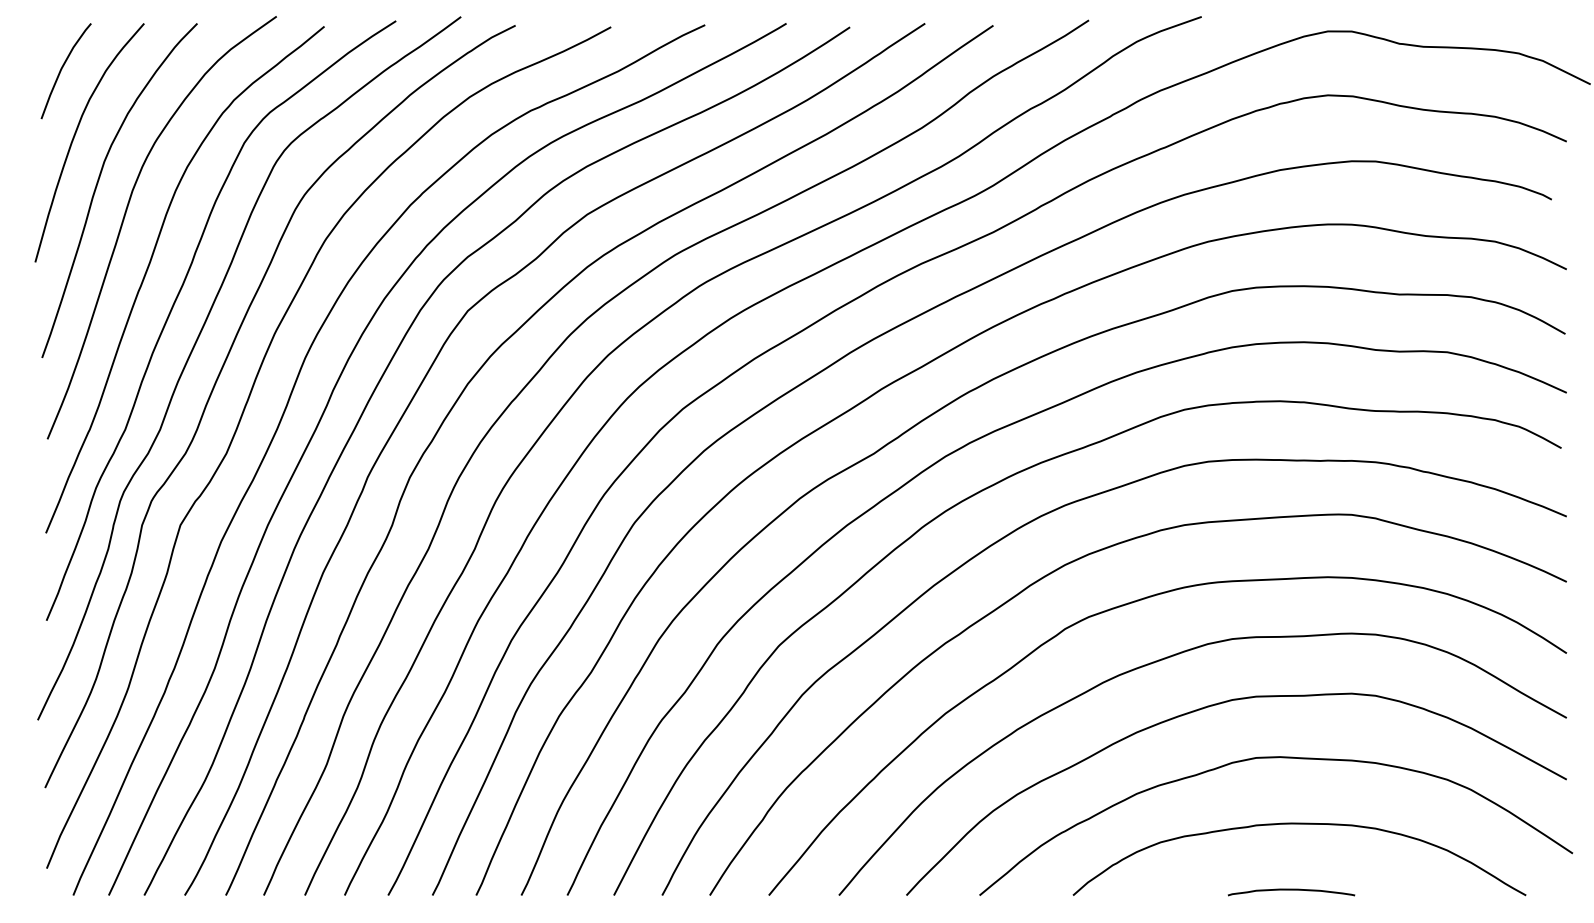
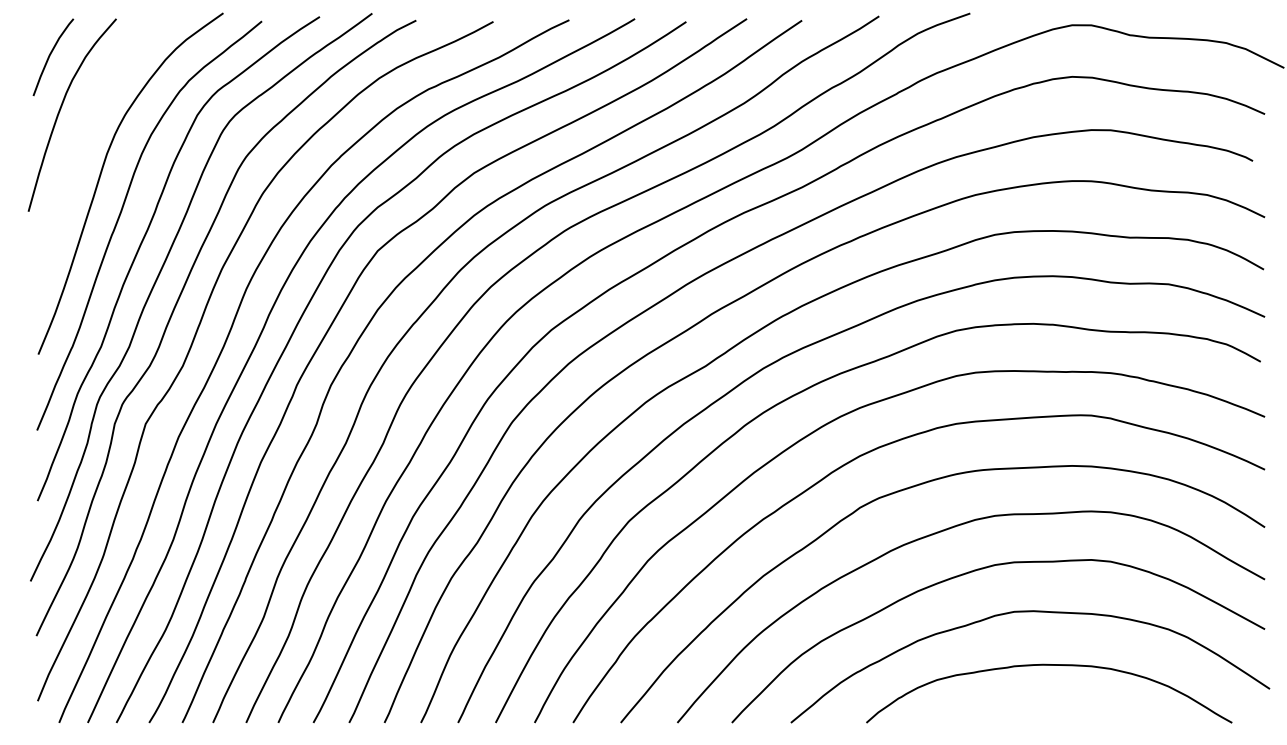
curve: (98, 183) -> (79, 148), removed
curve: (1291, 890) -> (1042, 718), removed

